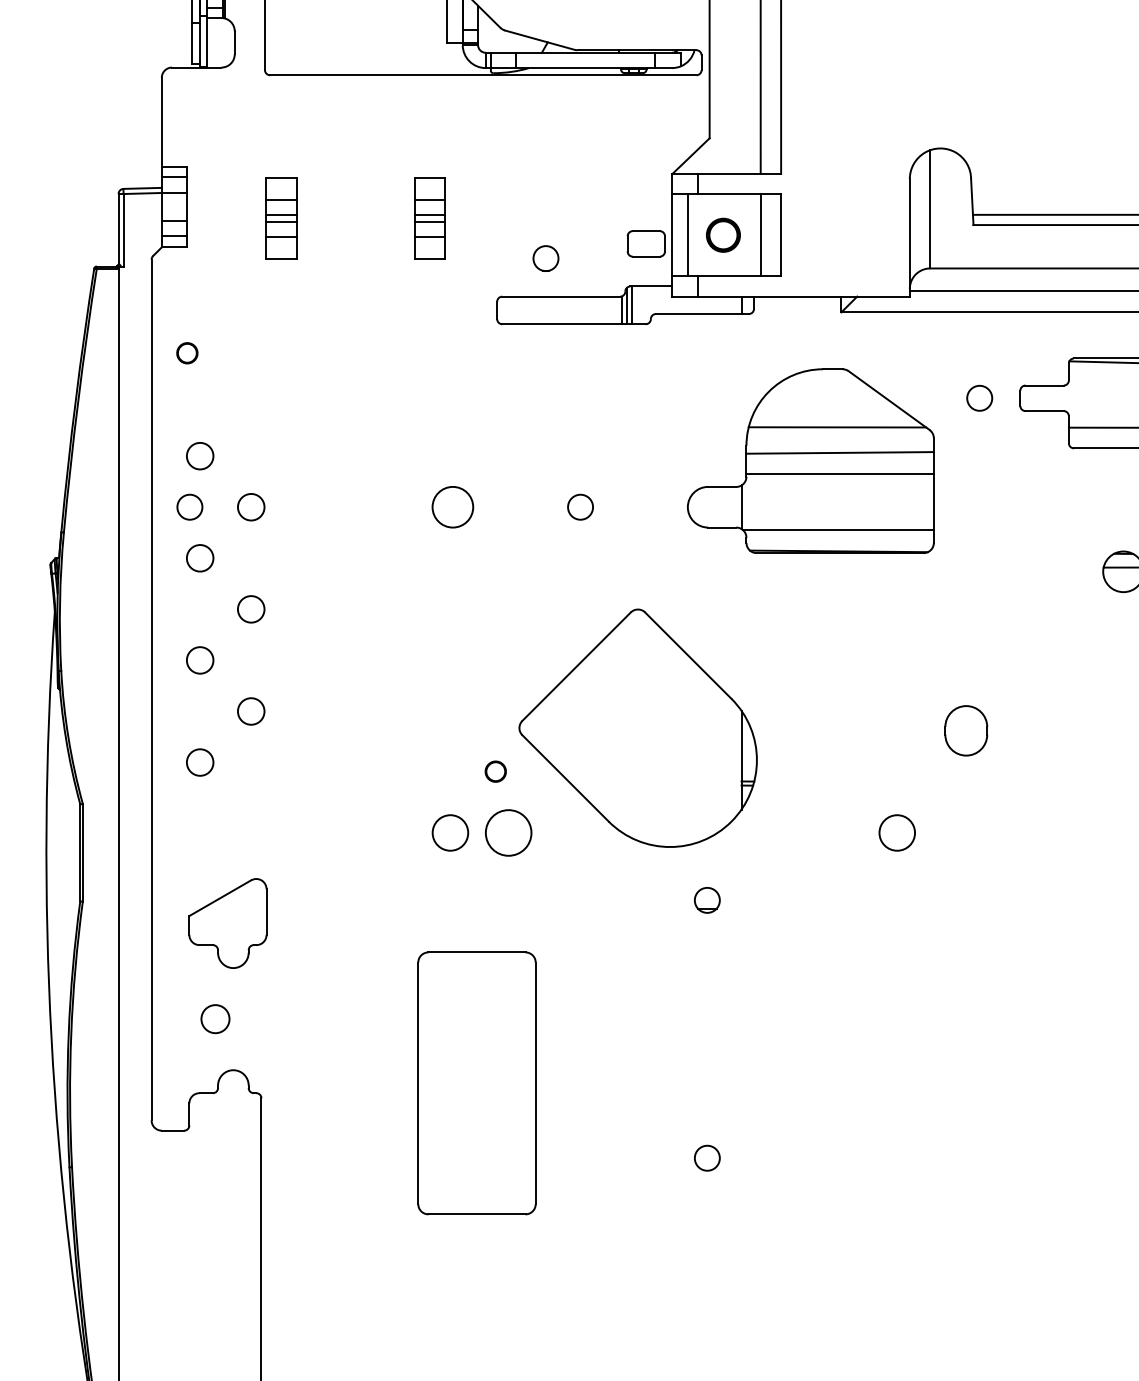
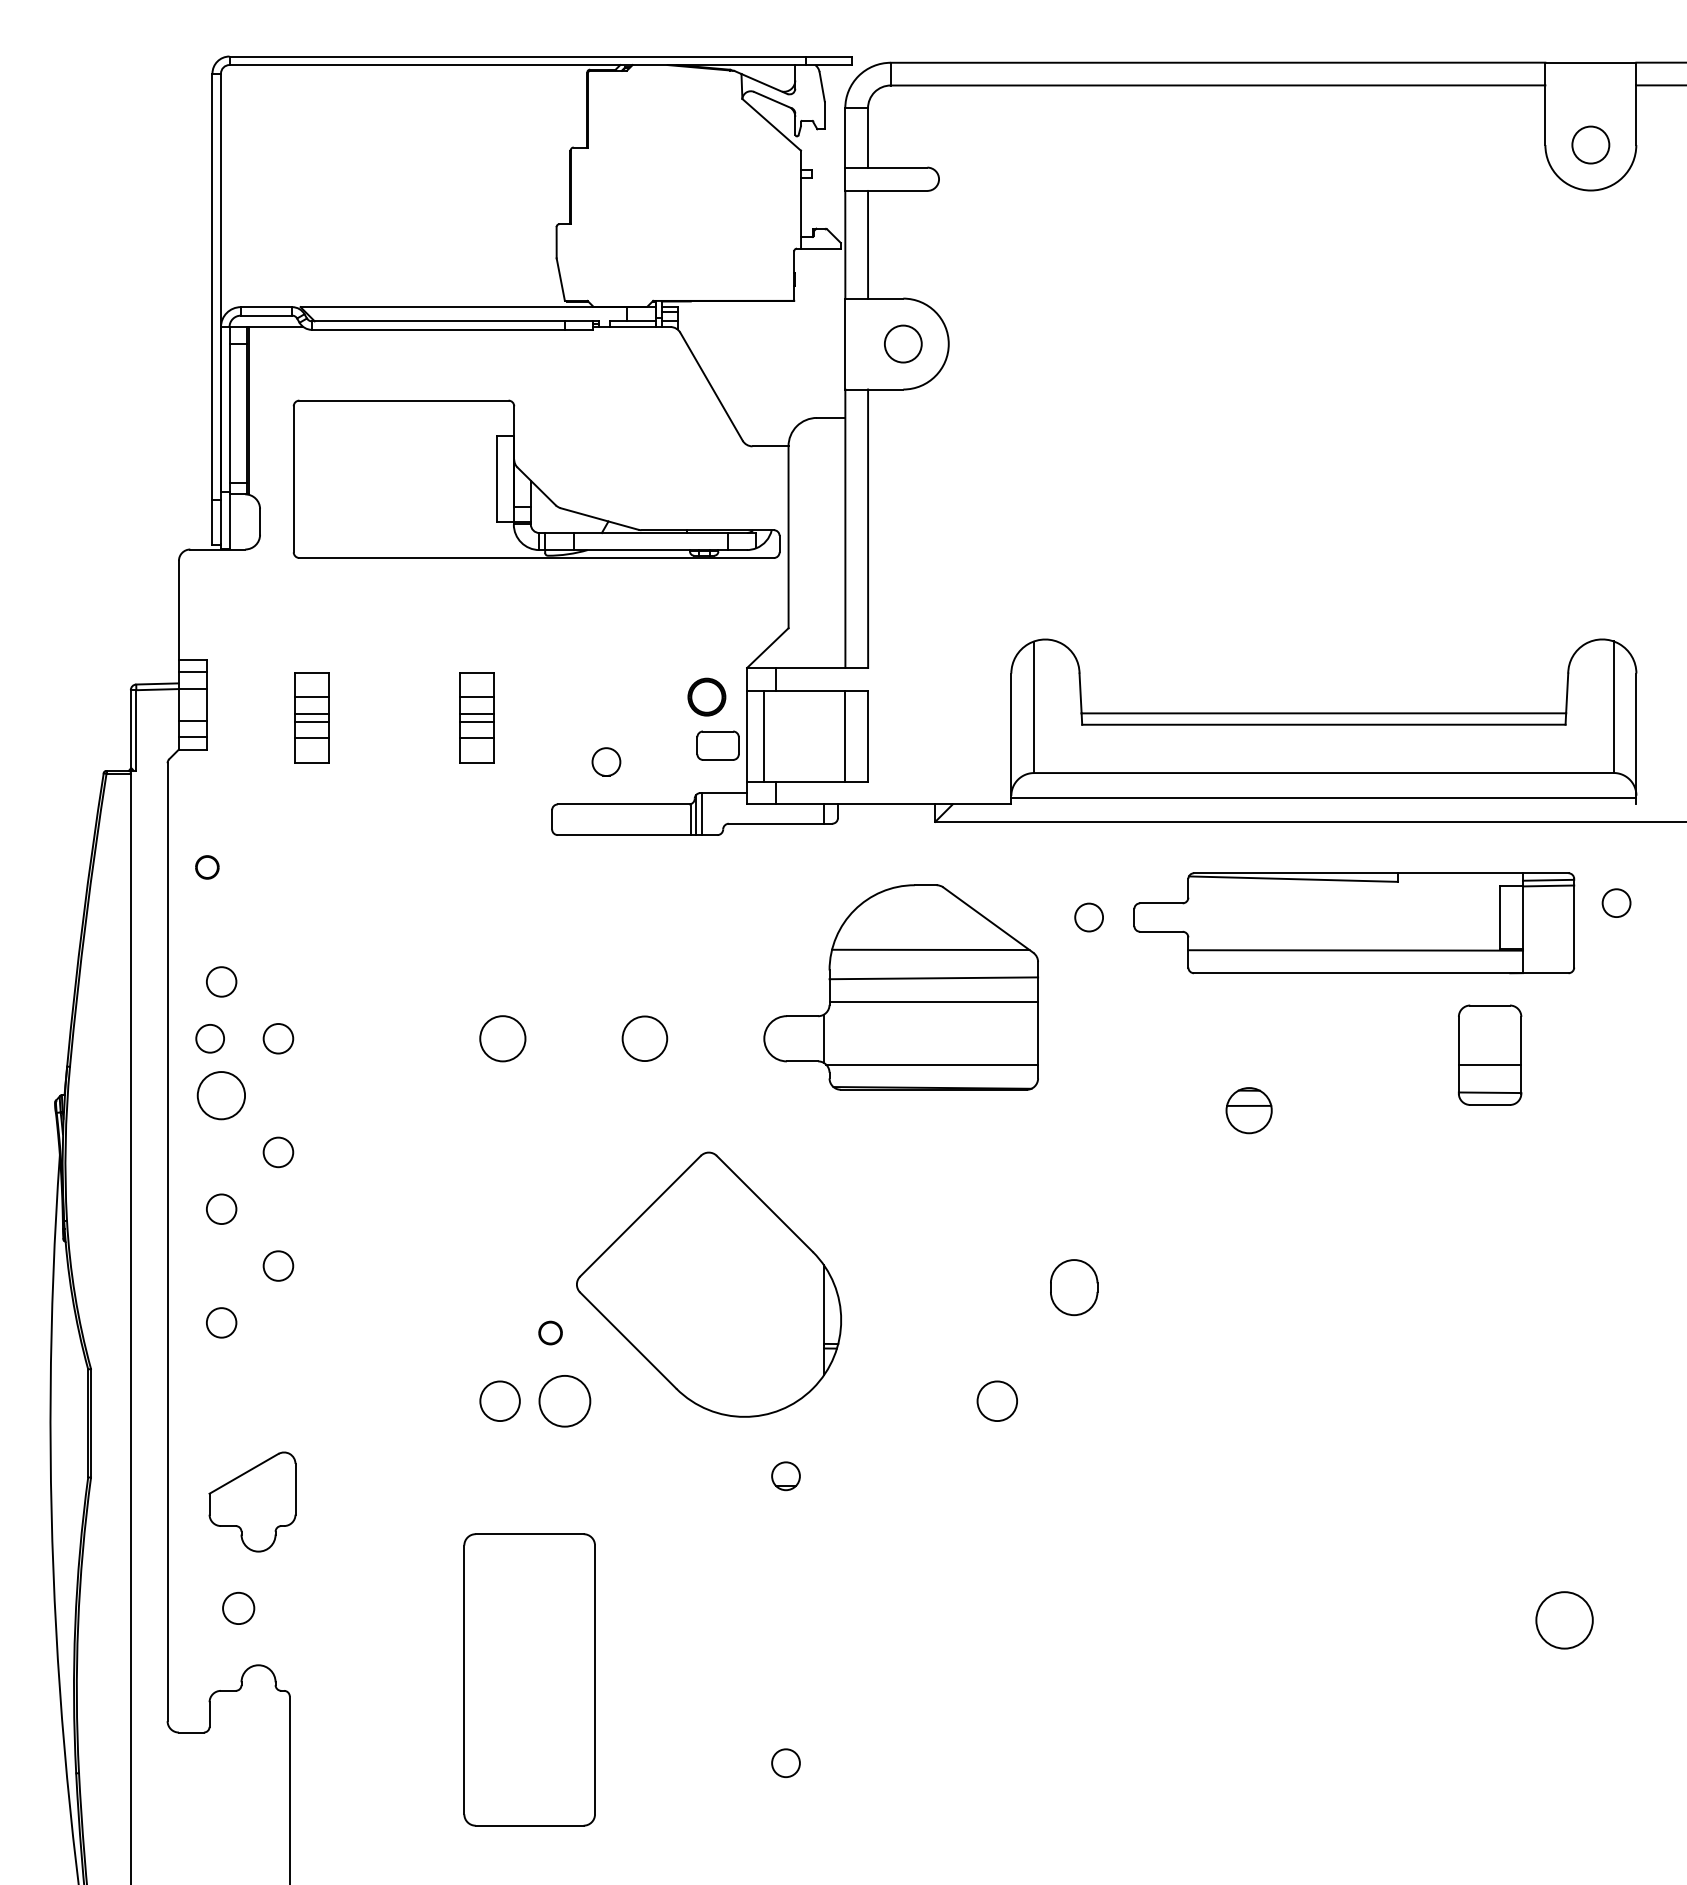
part: (723, 234) -> (706, 696), moved
circle: (580, 506) -> (644, 1038), size x1.6
circle: (200, 558) -> (221, 1095), size x1.6

